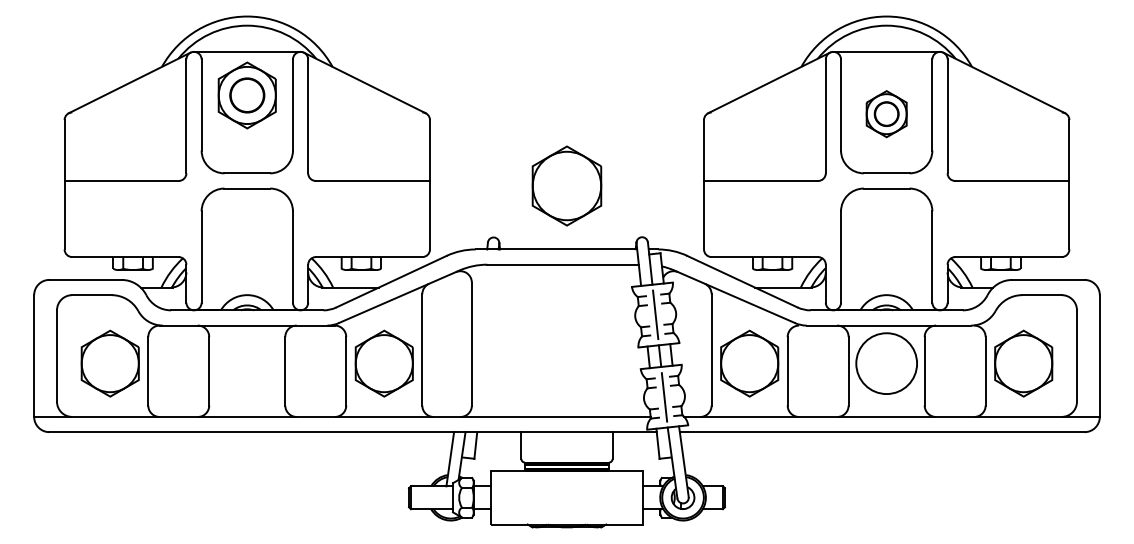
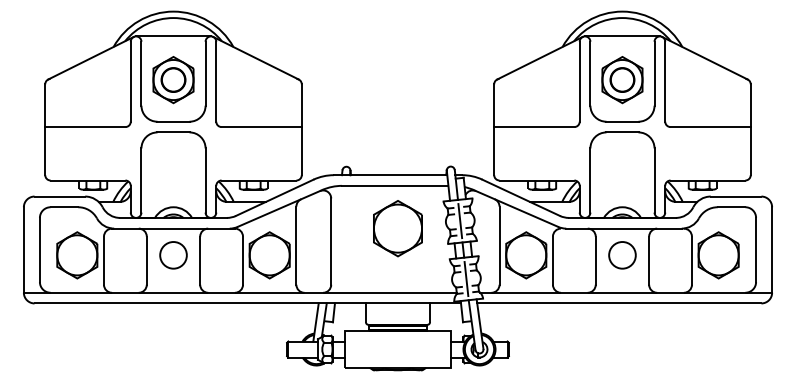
part: (247, 96) -> (173, 80), moved
part: (886, 114) -> (622, 80), size x1.43
part: (566, 185) -> (397, 228), moved
circle: (247, 363) -> (173, 255), added
circle: (886, 363) -> (622, 255), size x0.62

